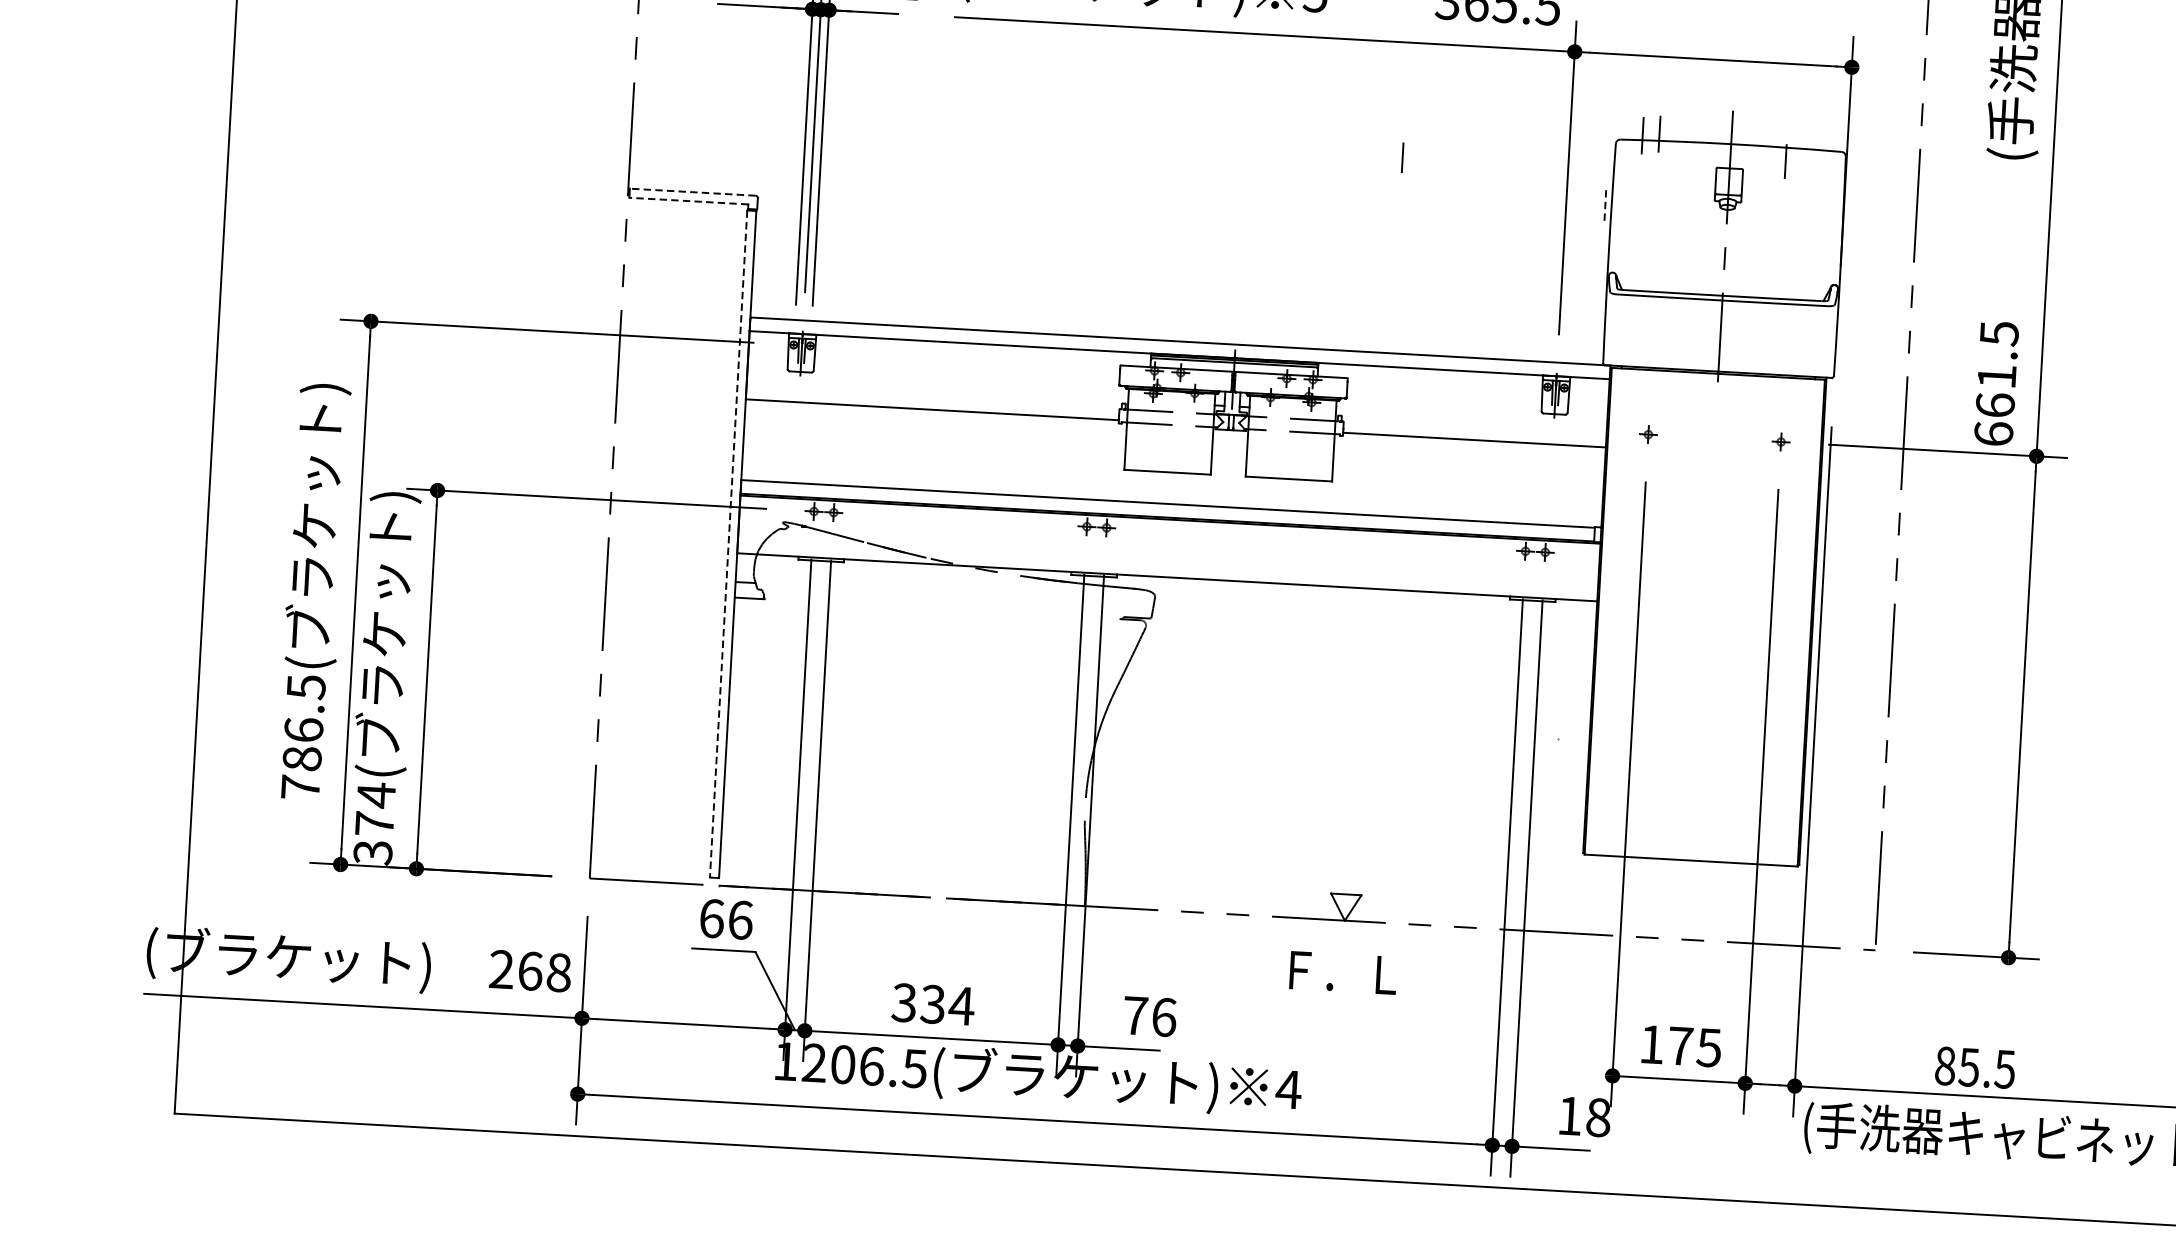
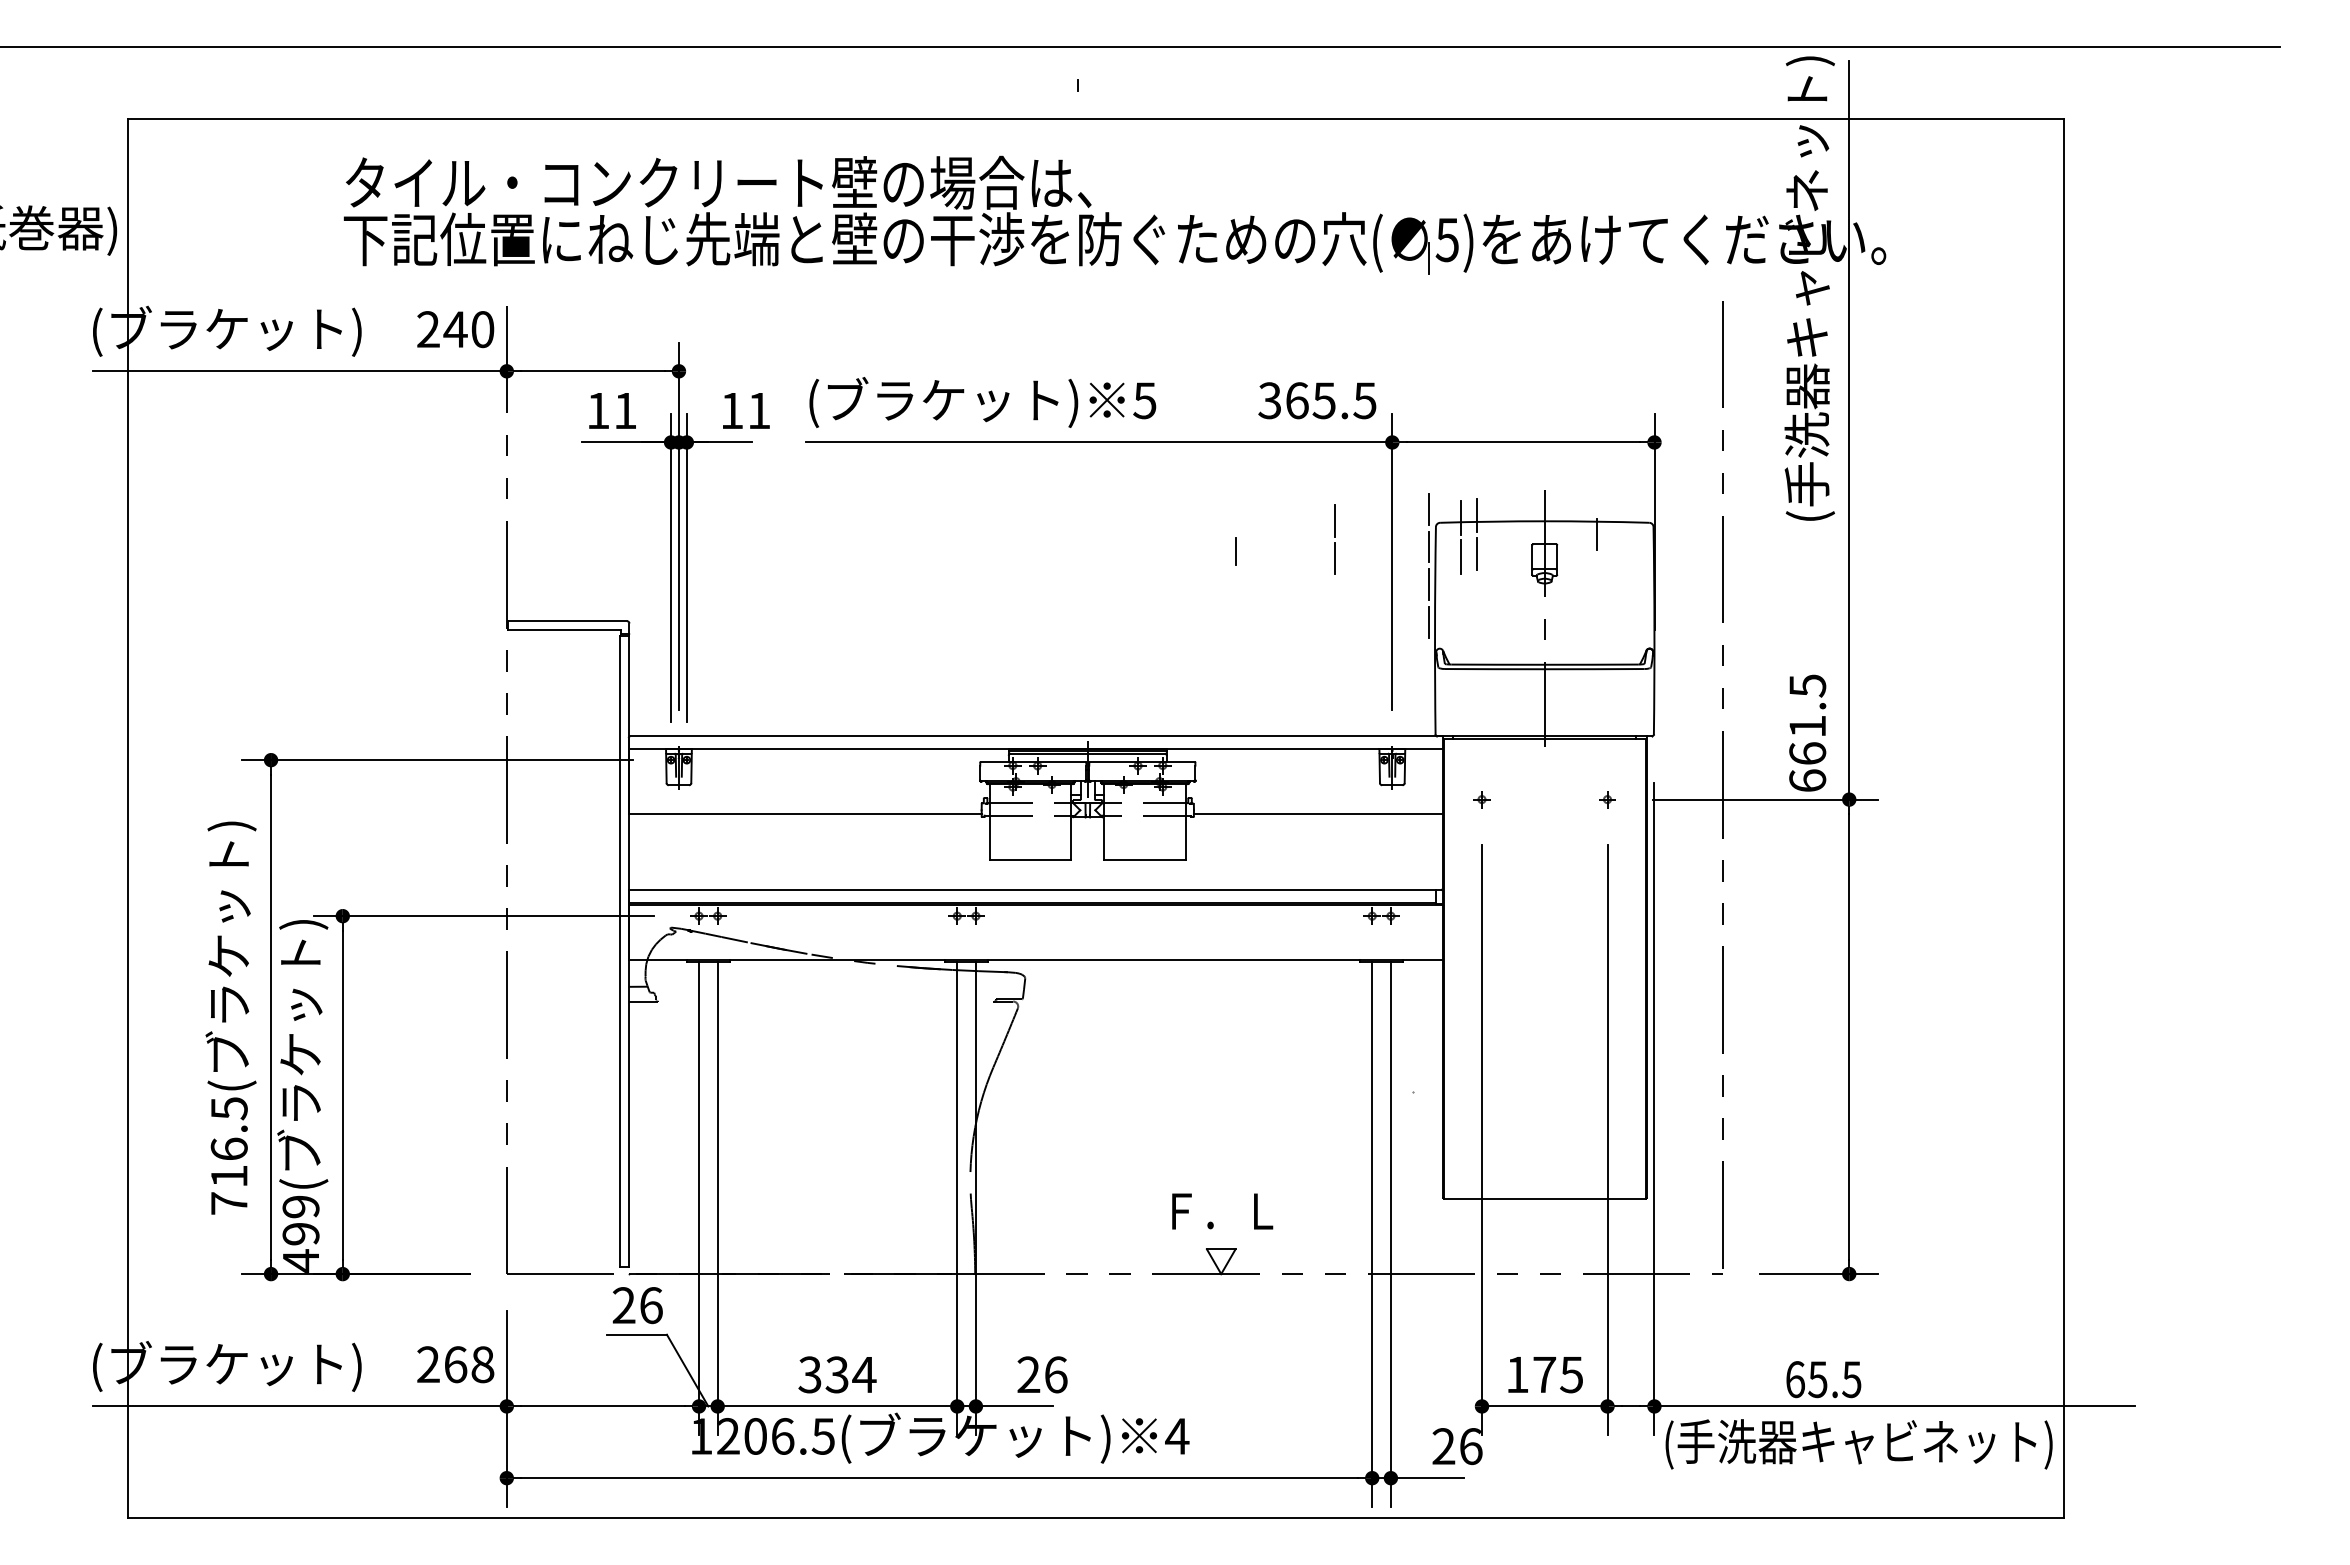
line: (1610, 124) -> (1429, 509), added
line: (1510, 130) -> (1335, 520), added
line: (1607, 164) -> (1429, 546), added
line: (1507, 171) -> (1335, 558), added
line: (1657, 174) -> (1476, 553), added
line: (1640, 176) -> (1460, 556), added
line: (692, 192) -> (567, 621), dashed -> solid
line: (688, 200) -> (564, 629), dashed -> solid
line: (1605, 204) -> (1429, 584), dashed -> solid
line: (1603, 244) -> (1429, 622), added
line: (728, 544) -> (620, 951), dashed -> solid
text: (302, 758) -> (229, 1176), 786.5( -> 716.5(
text: (374, 823) -> (300, 1233), 374( -> 499(
text: (711, 918) -> (623, 1305), 66 -> 26
text: (1343, 972) -> (1222, 1211), moved
text: (1135, 1015) -> (1028, 1374), 76 -> 26
text: (1945, 1065) -> (1795, 1379), 85.5 -> 65.5
text: (1584, 1116) -> (1457, 1446), 18 -> 26

